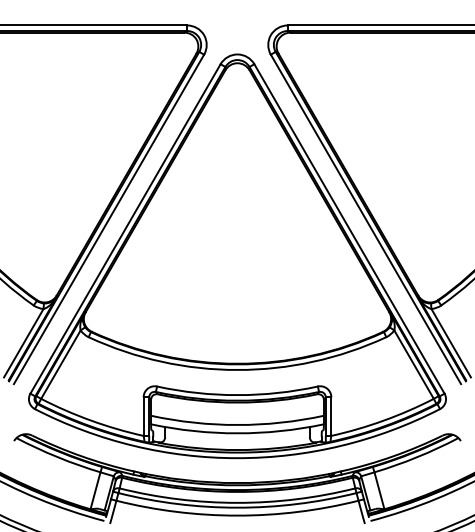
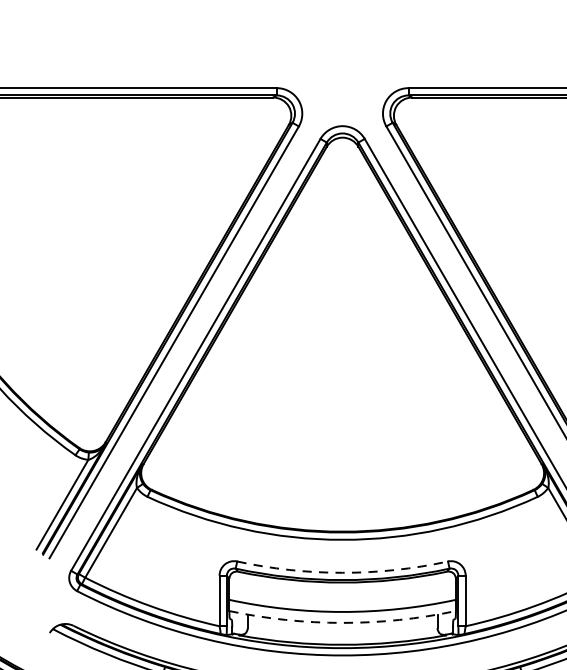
arc: (237, 395) -> (342, 573), solid -> dashed
arc: (237, 433) -> (342, 623), solid -> dashed

